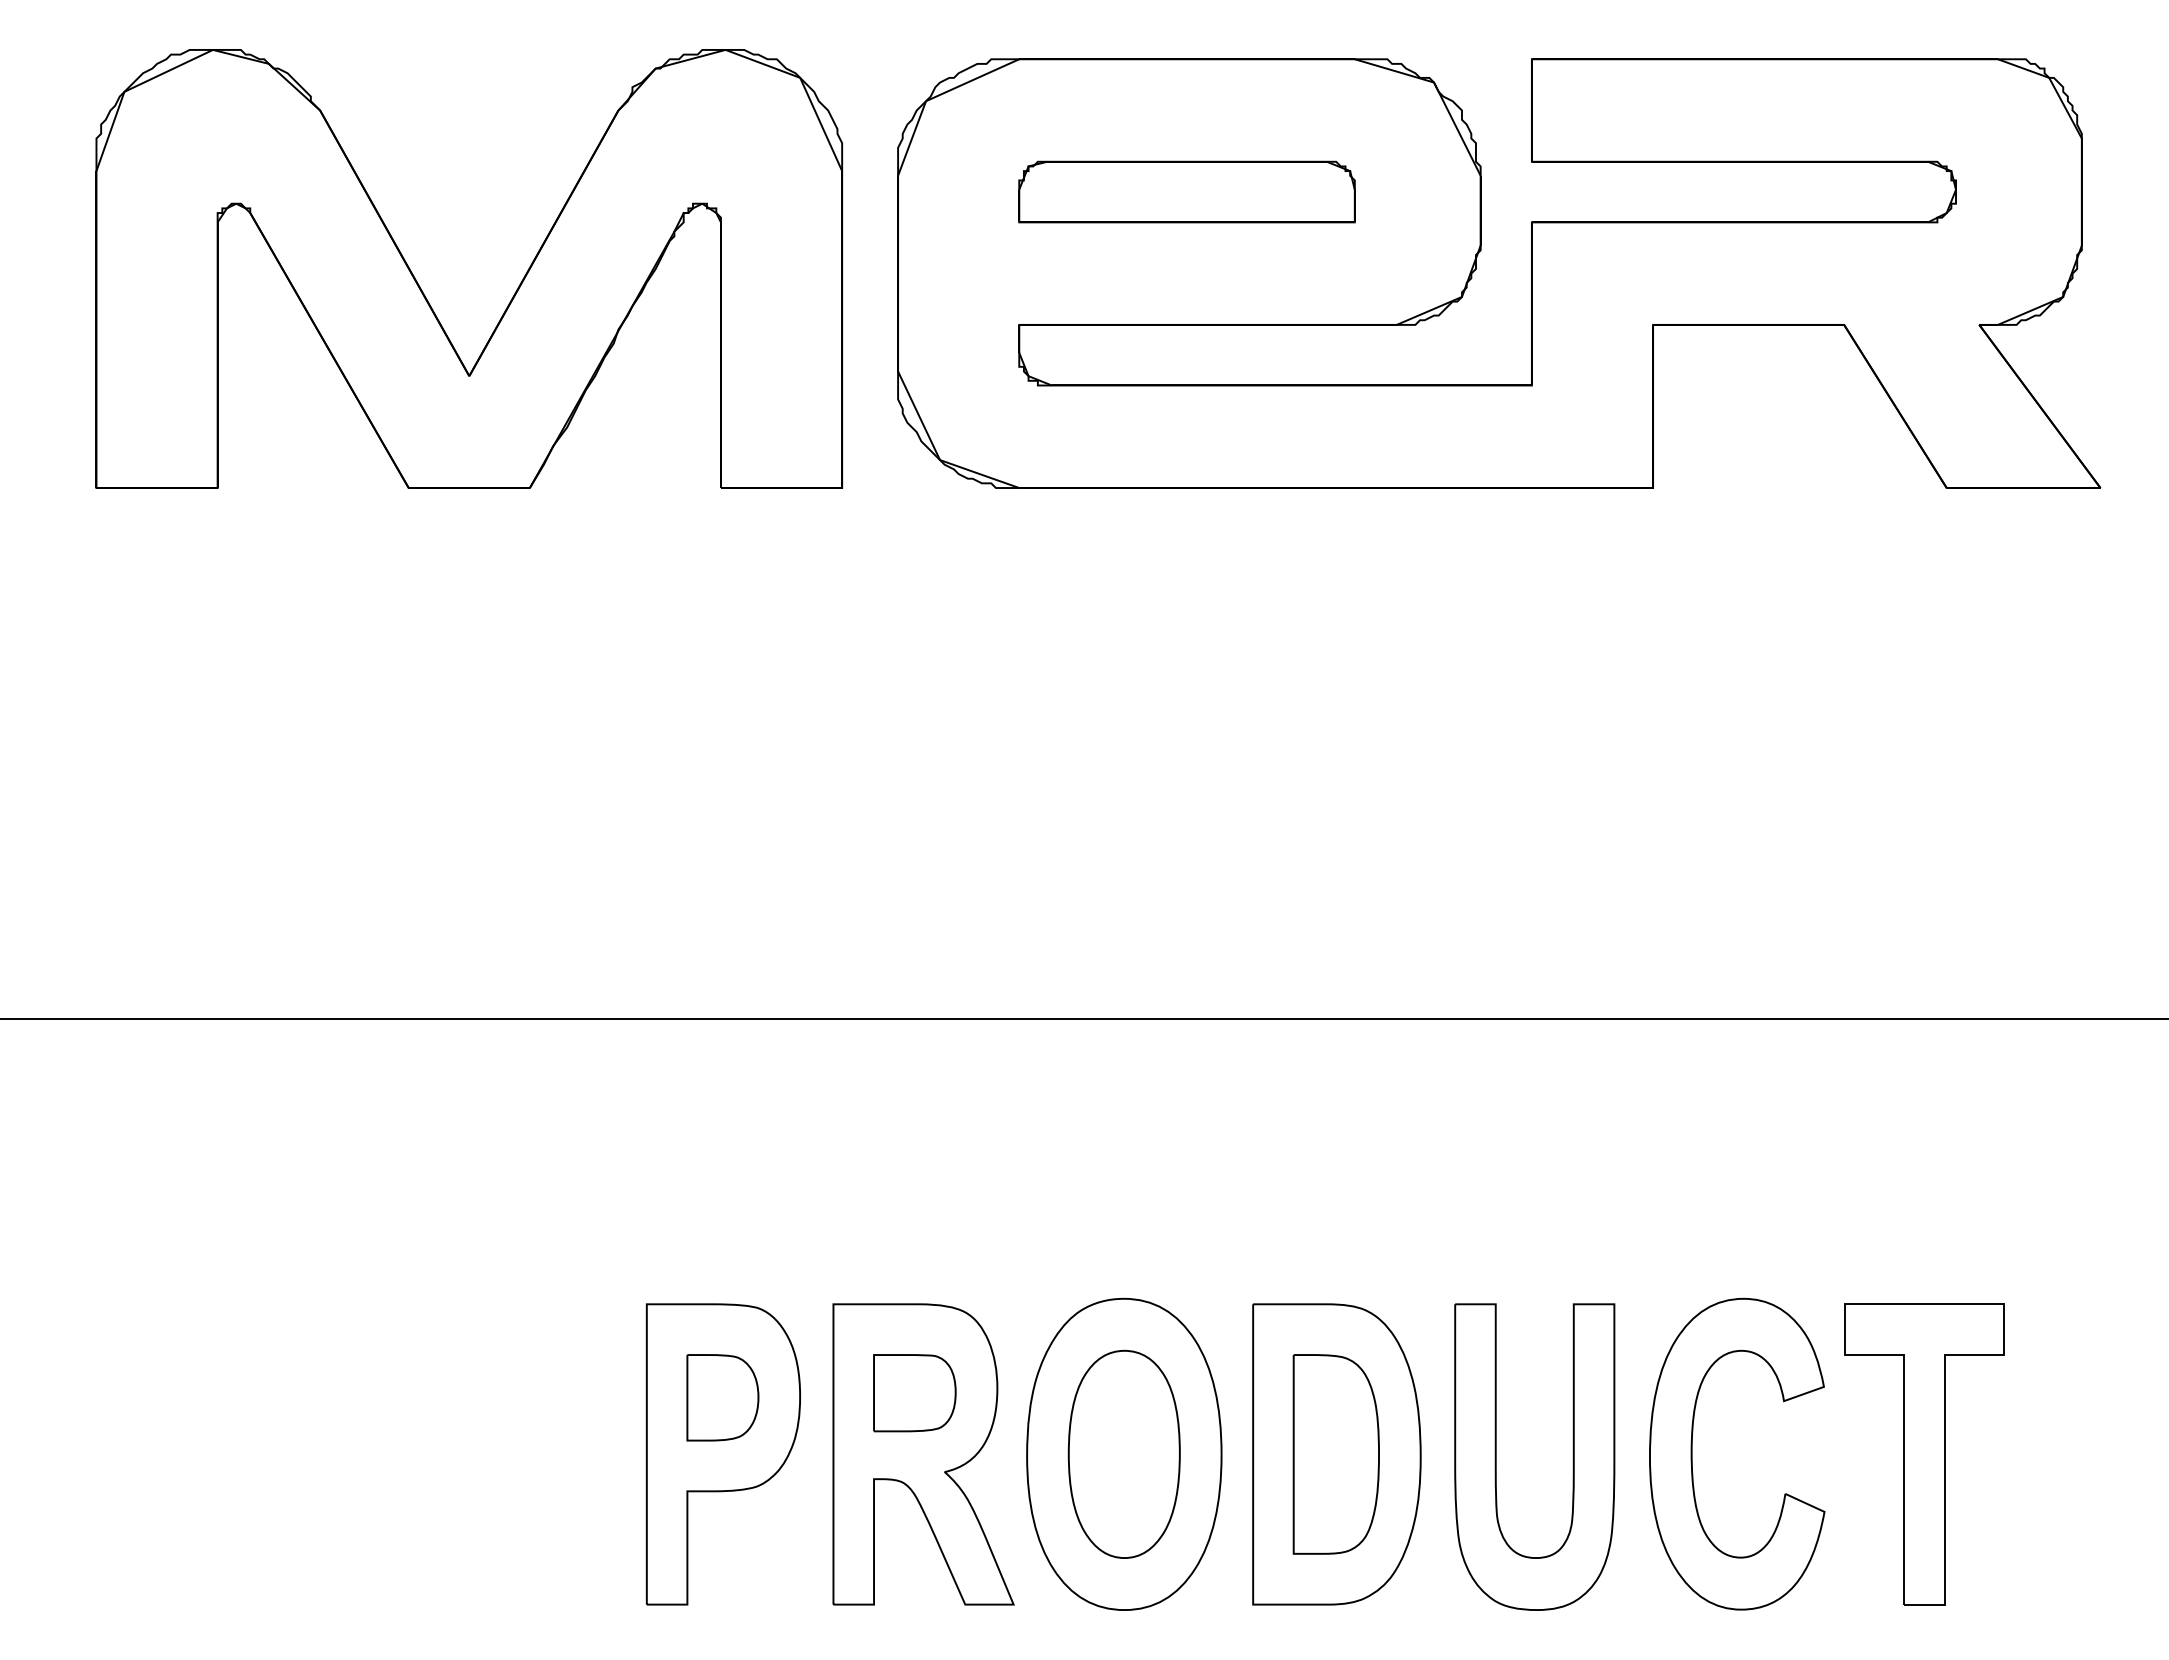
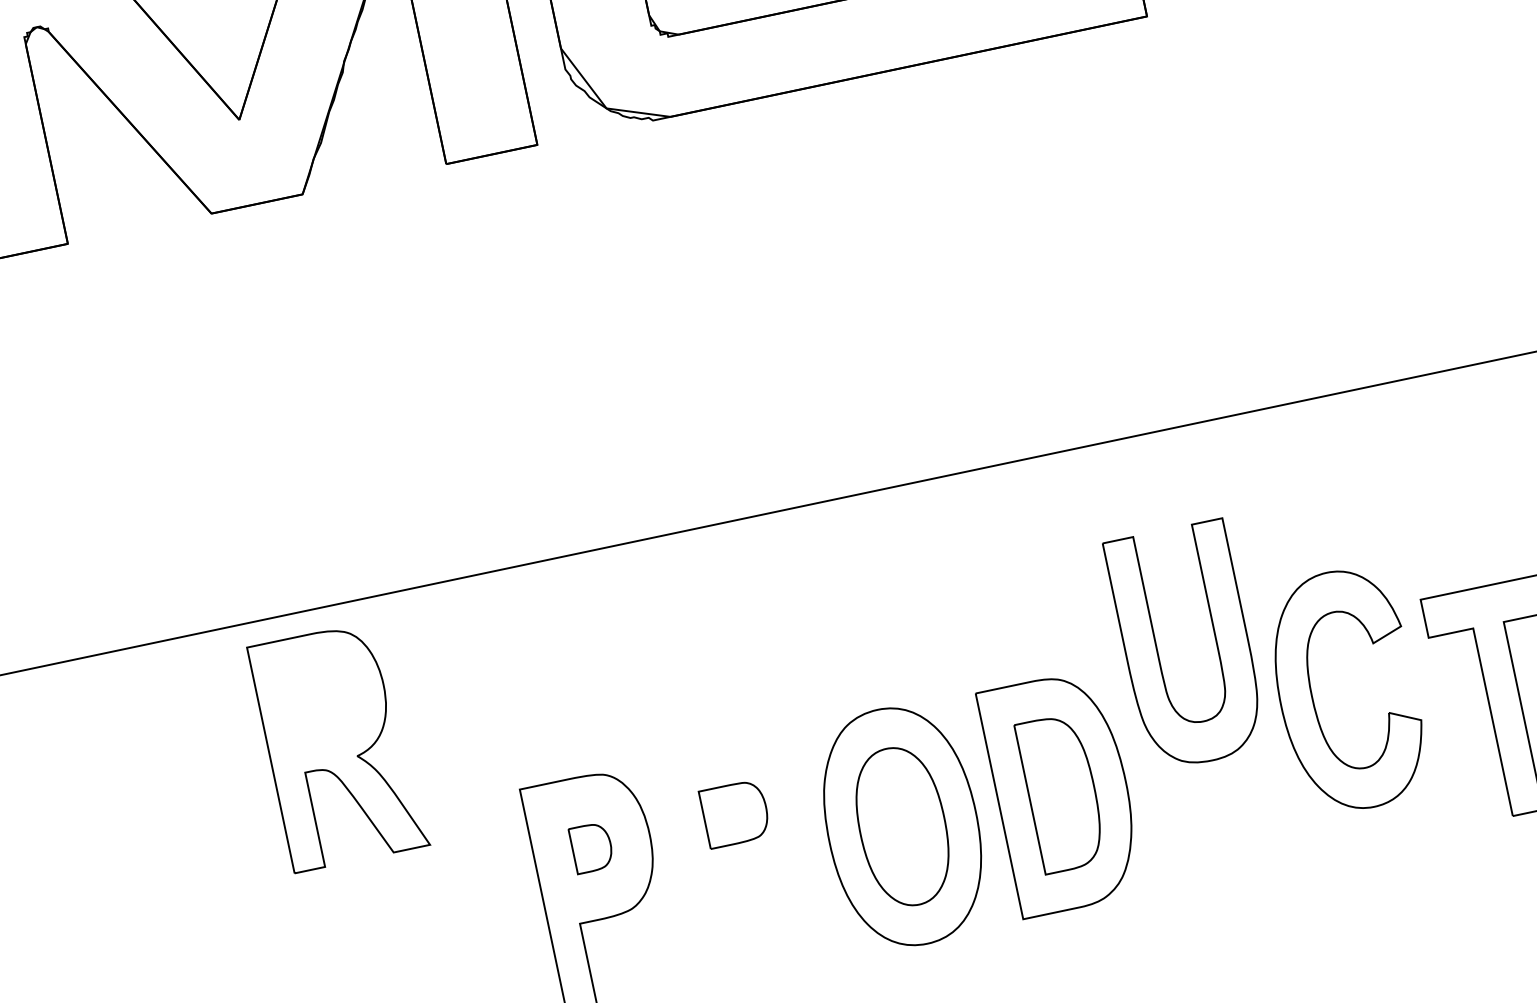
part: (722, 1397) -> (591, 847), size x0.7
part: (1692, 1453) -> (1312, 697), moved
part: (923, 1454) -> (338, 746), moved
part: (1496, 1456) -> (1157, 651), moved

